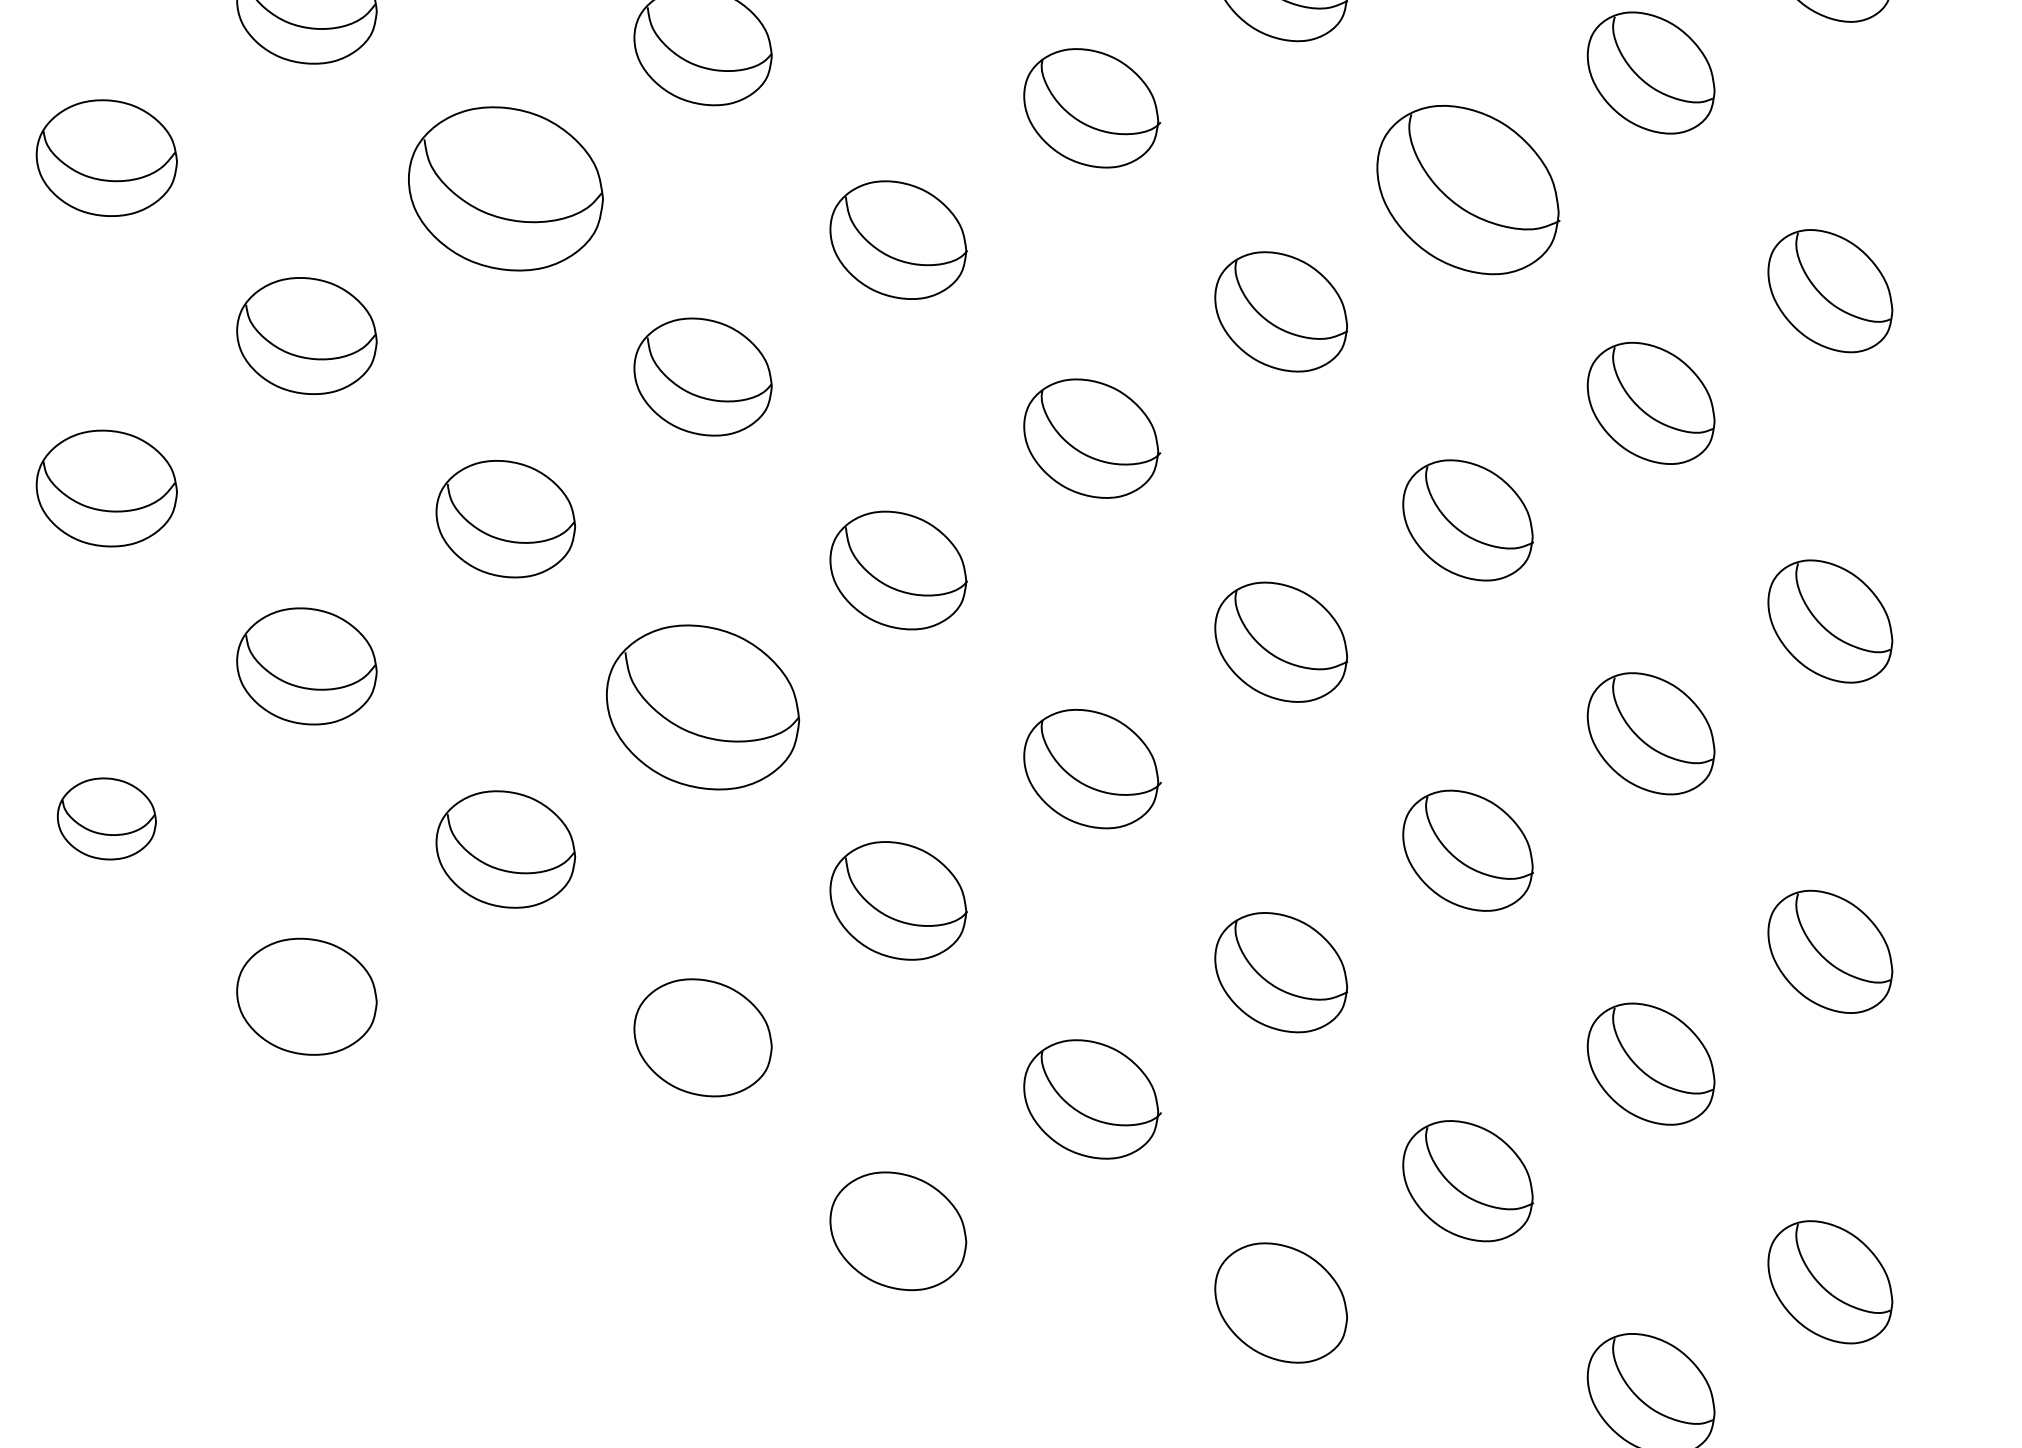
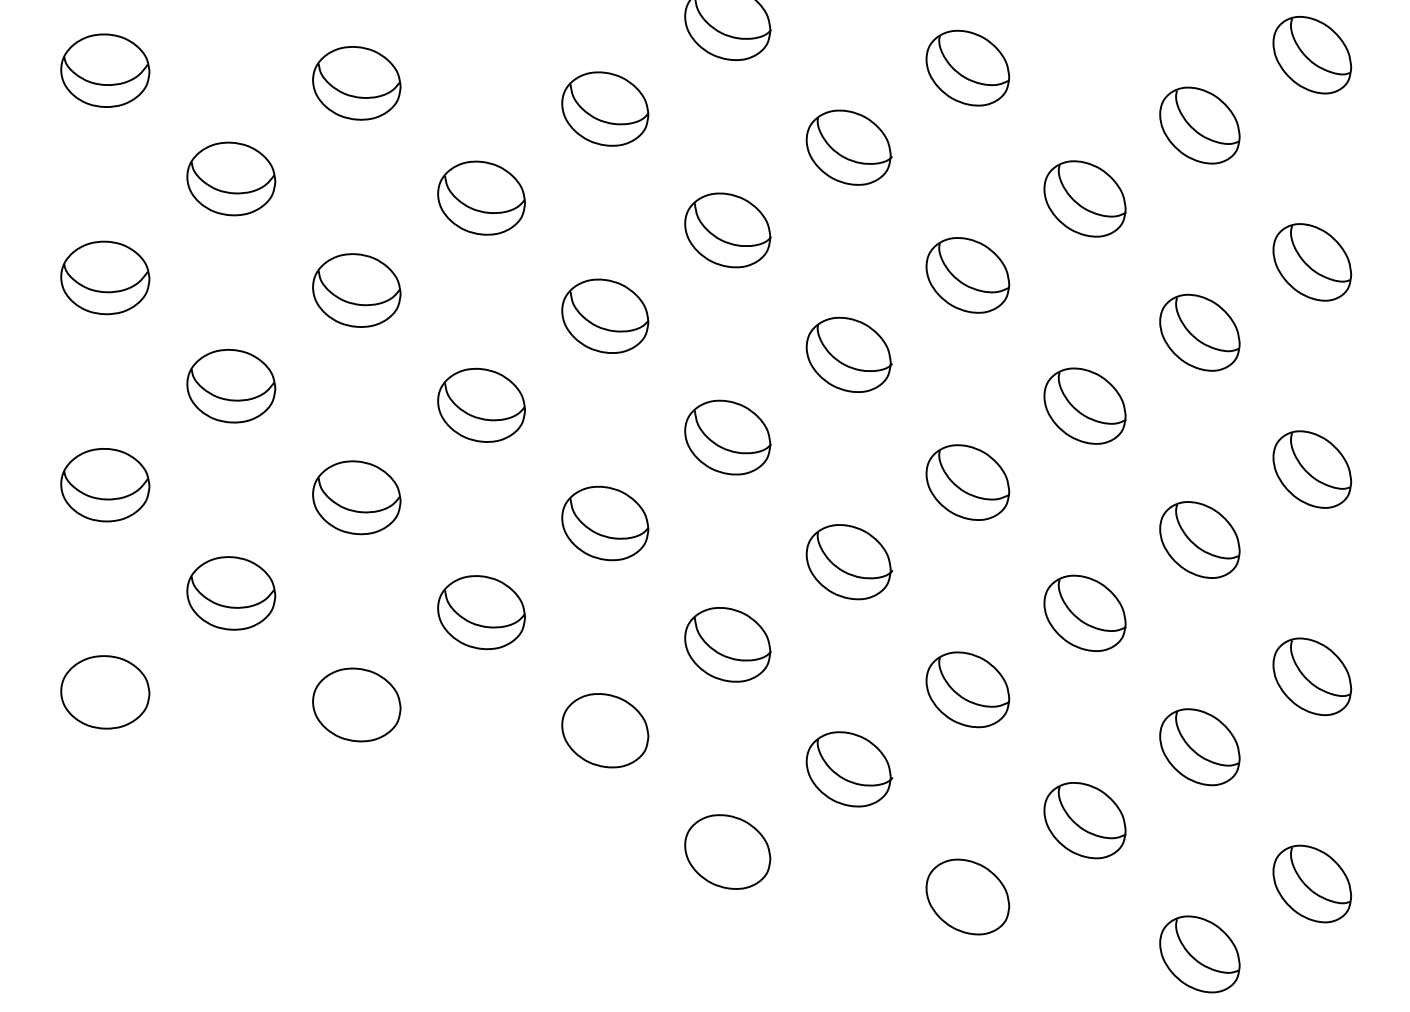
part: (505, 187) -> (481, 197), size x0.71
part: (1467, 189) -> (1084, 198), size x0.71
part: (703, 707) -> (605, 523), size x0.71
part: (107, 819) -> (231, 593), size x1.43

